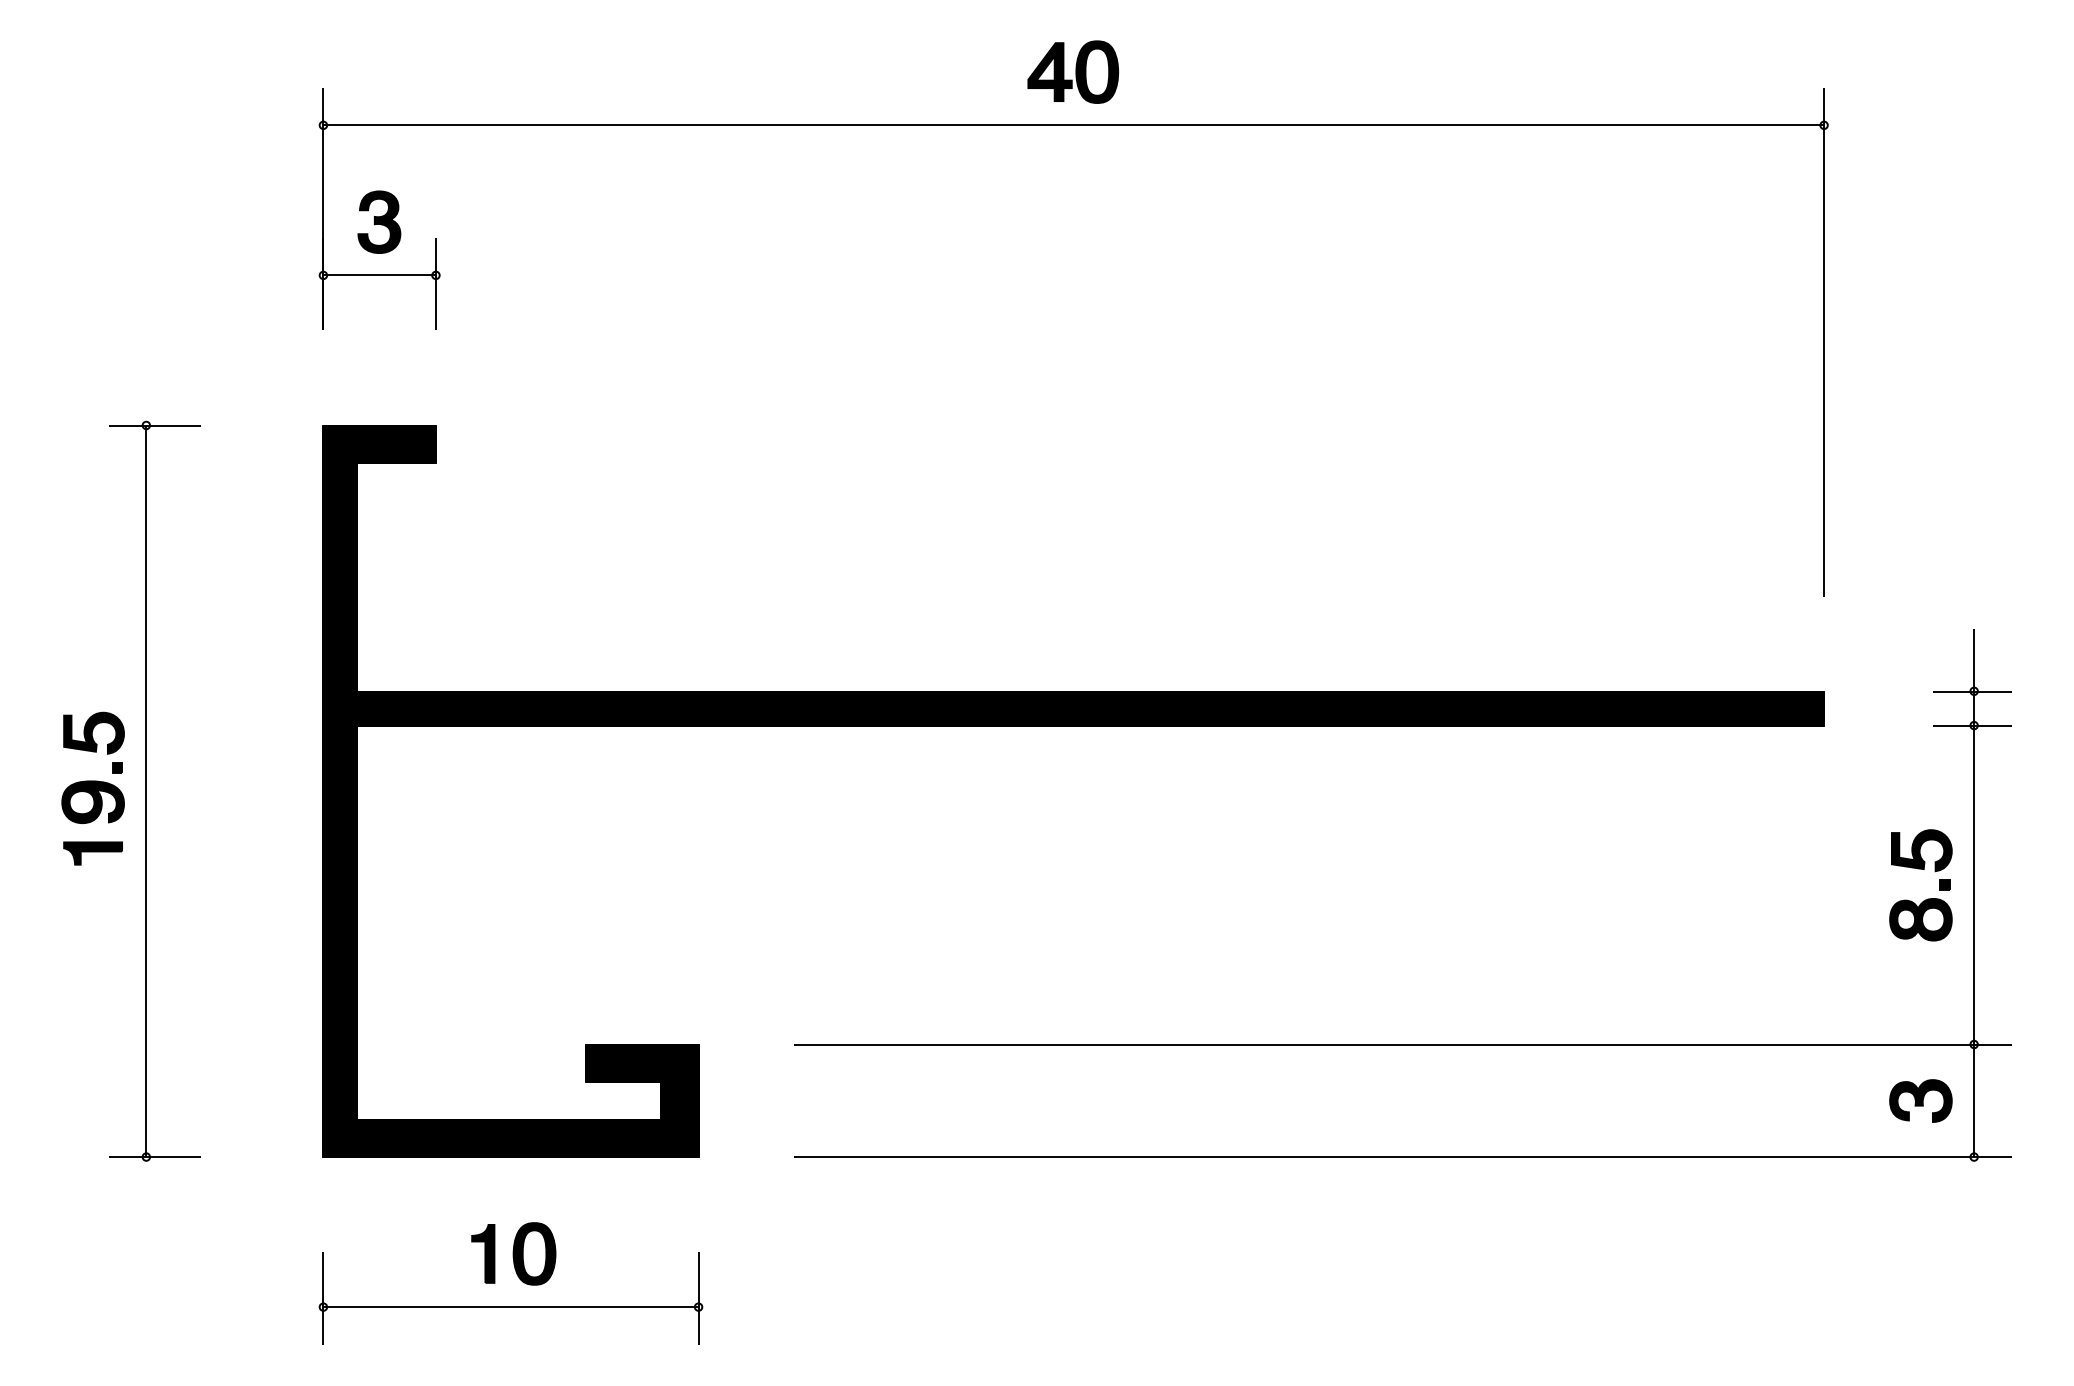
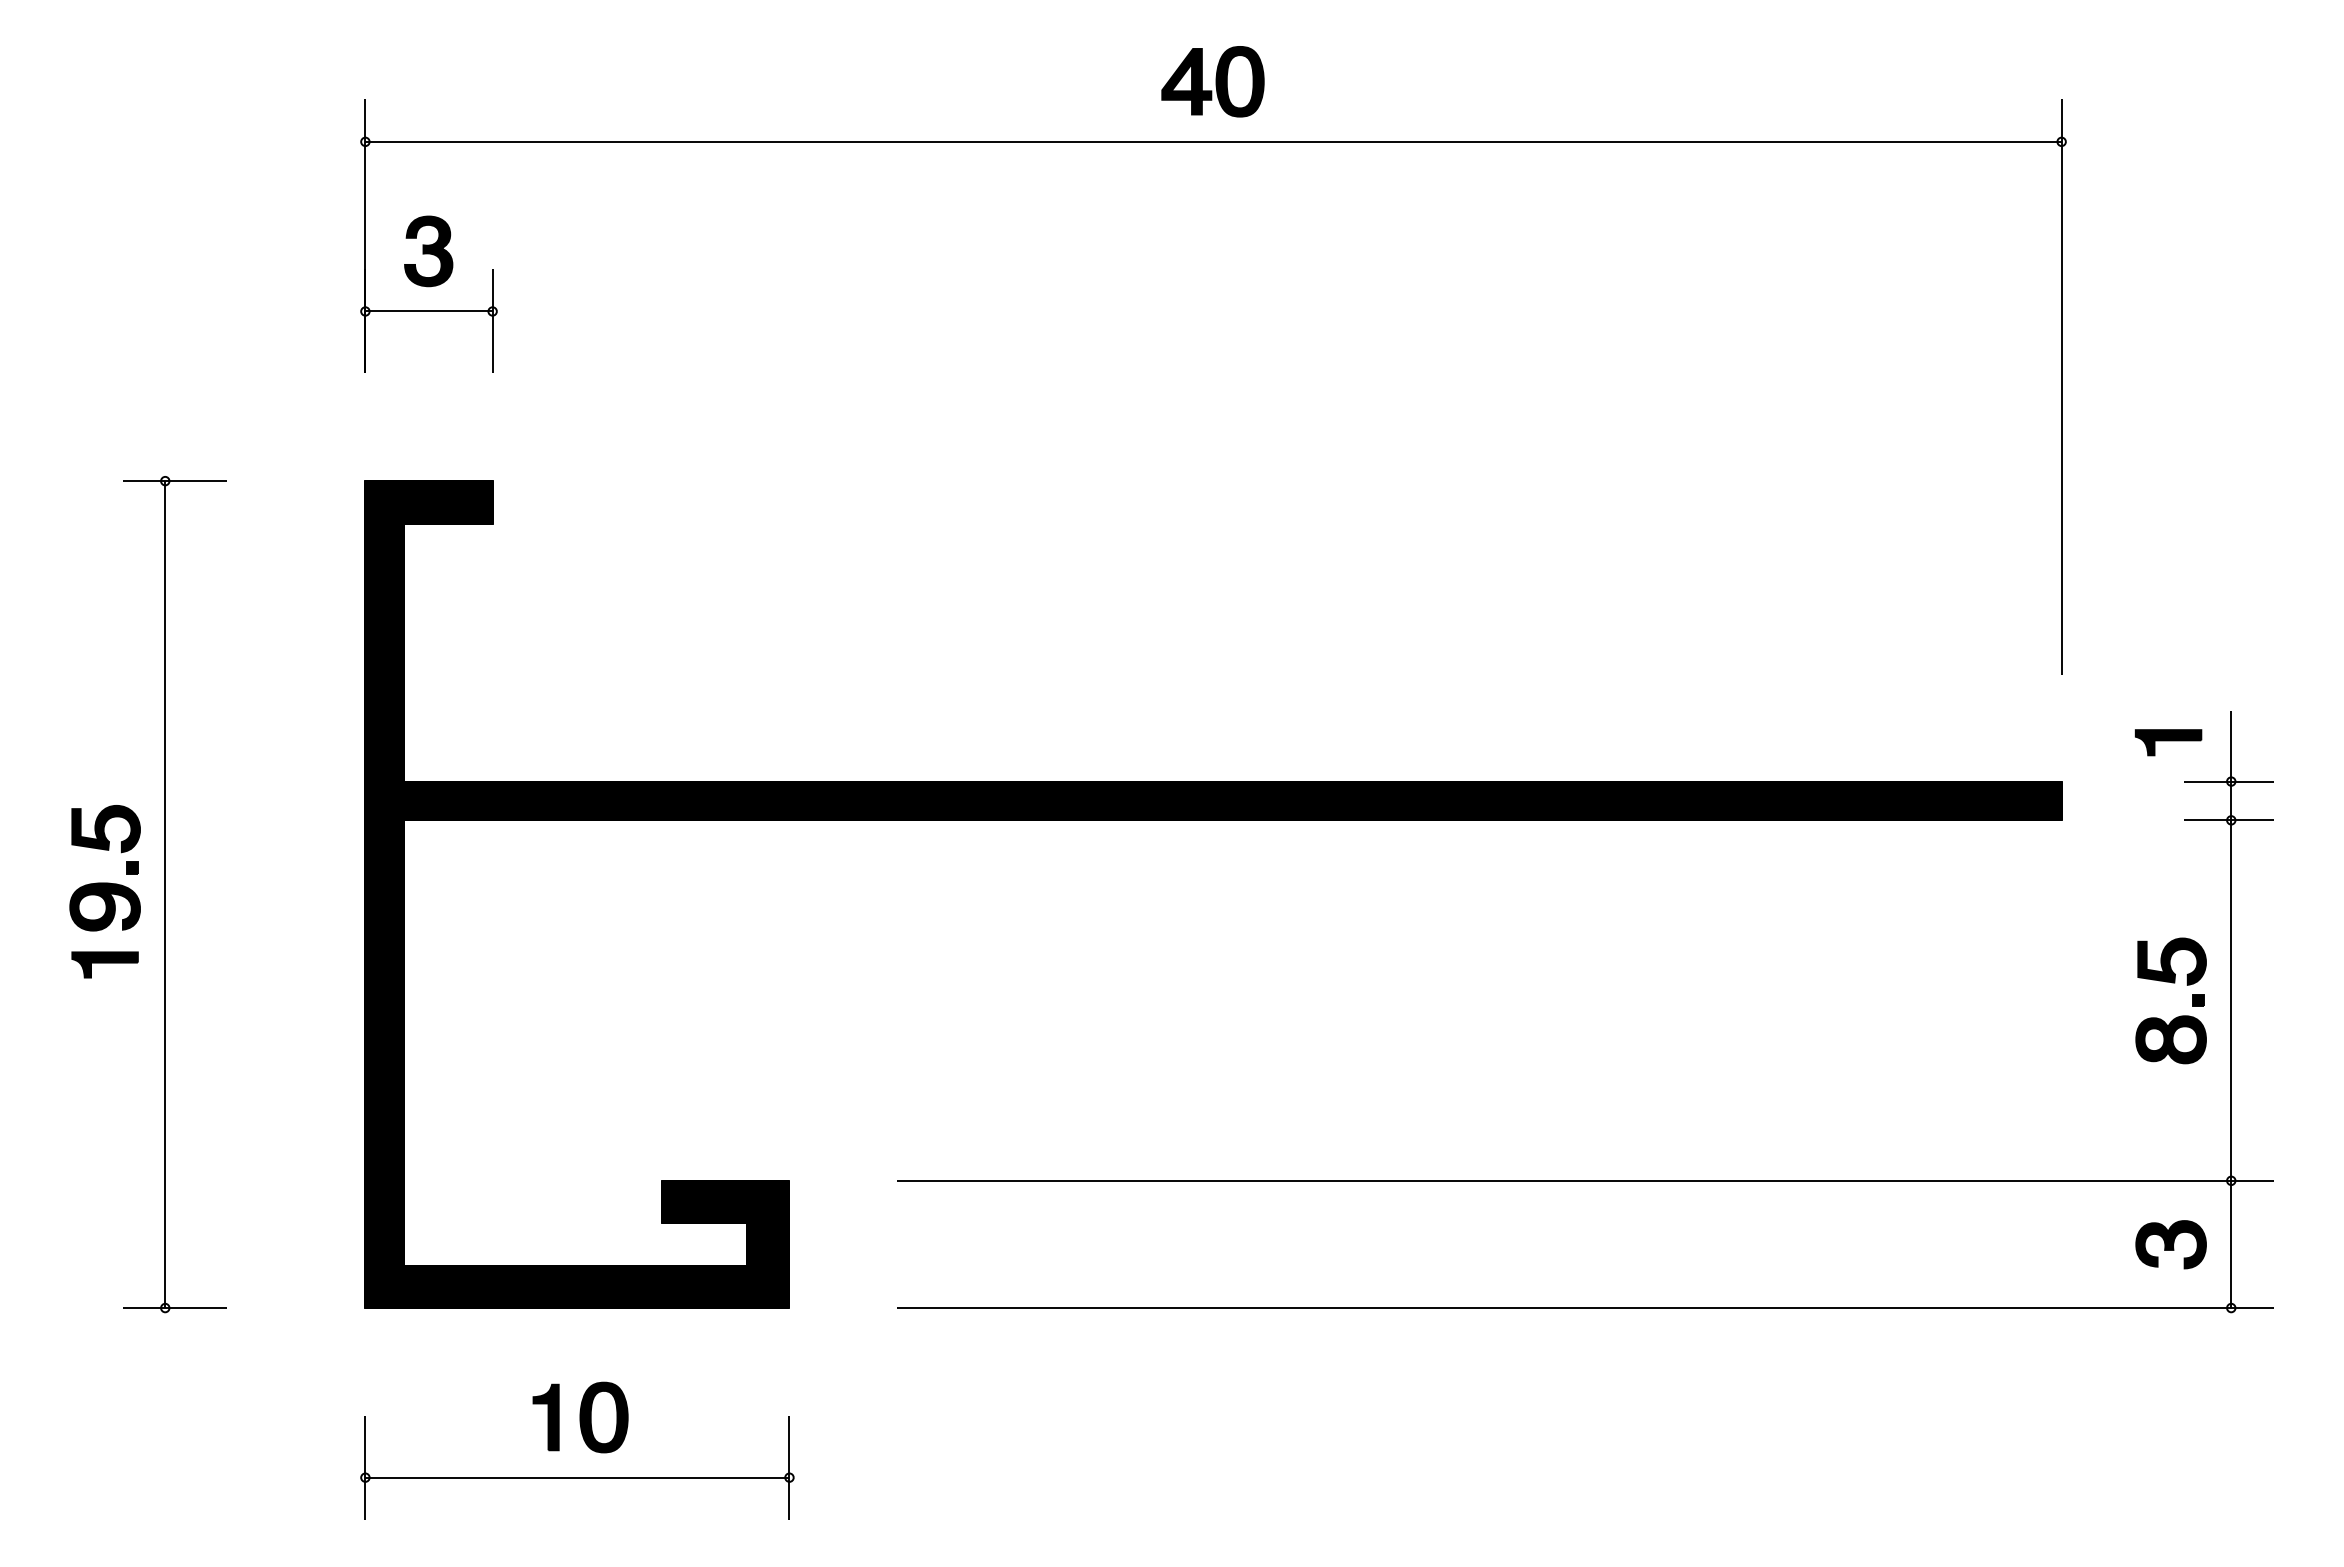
part: (1918, 656) -> (2168, 742), added

